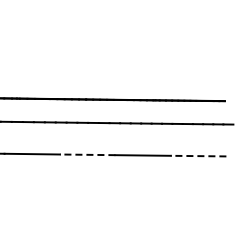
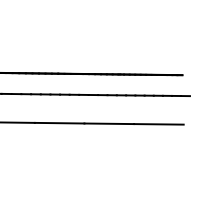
line: (87, 154) -> (59, 122), dashed -> solid
line: (198, 156) -> (158, 124), dashed -> solid

